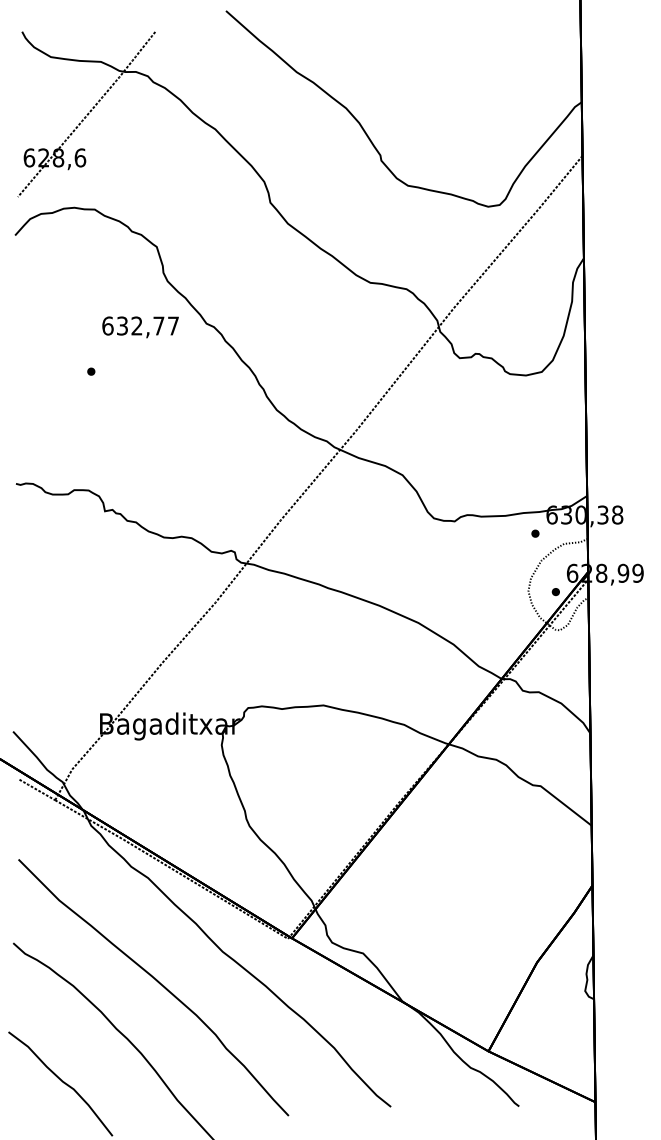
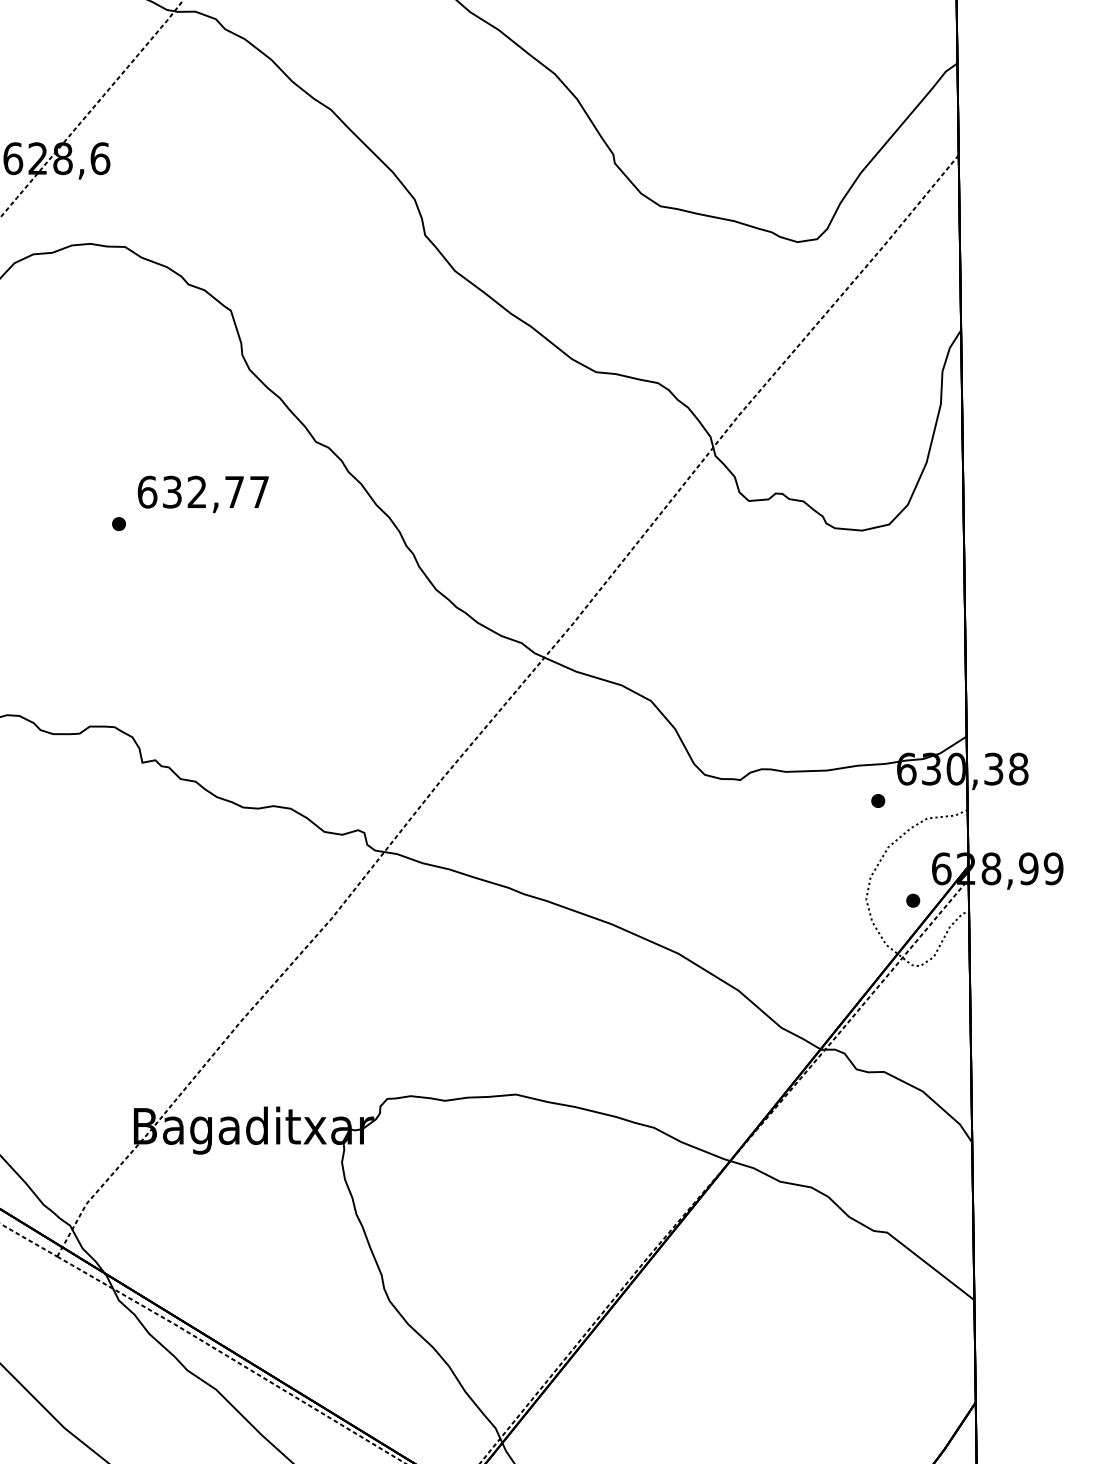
text: (140, 327) -> (203, 494), moved

